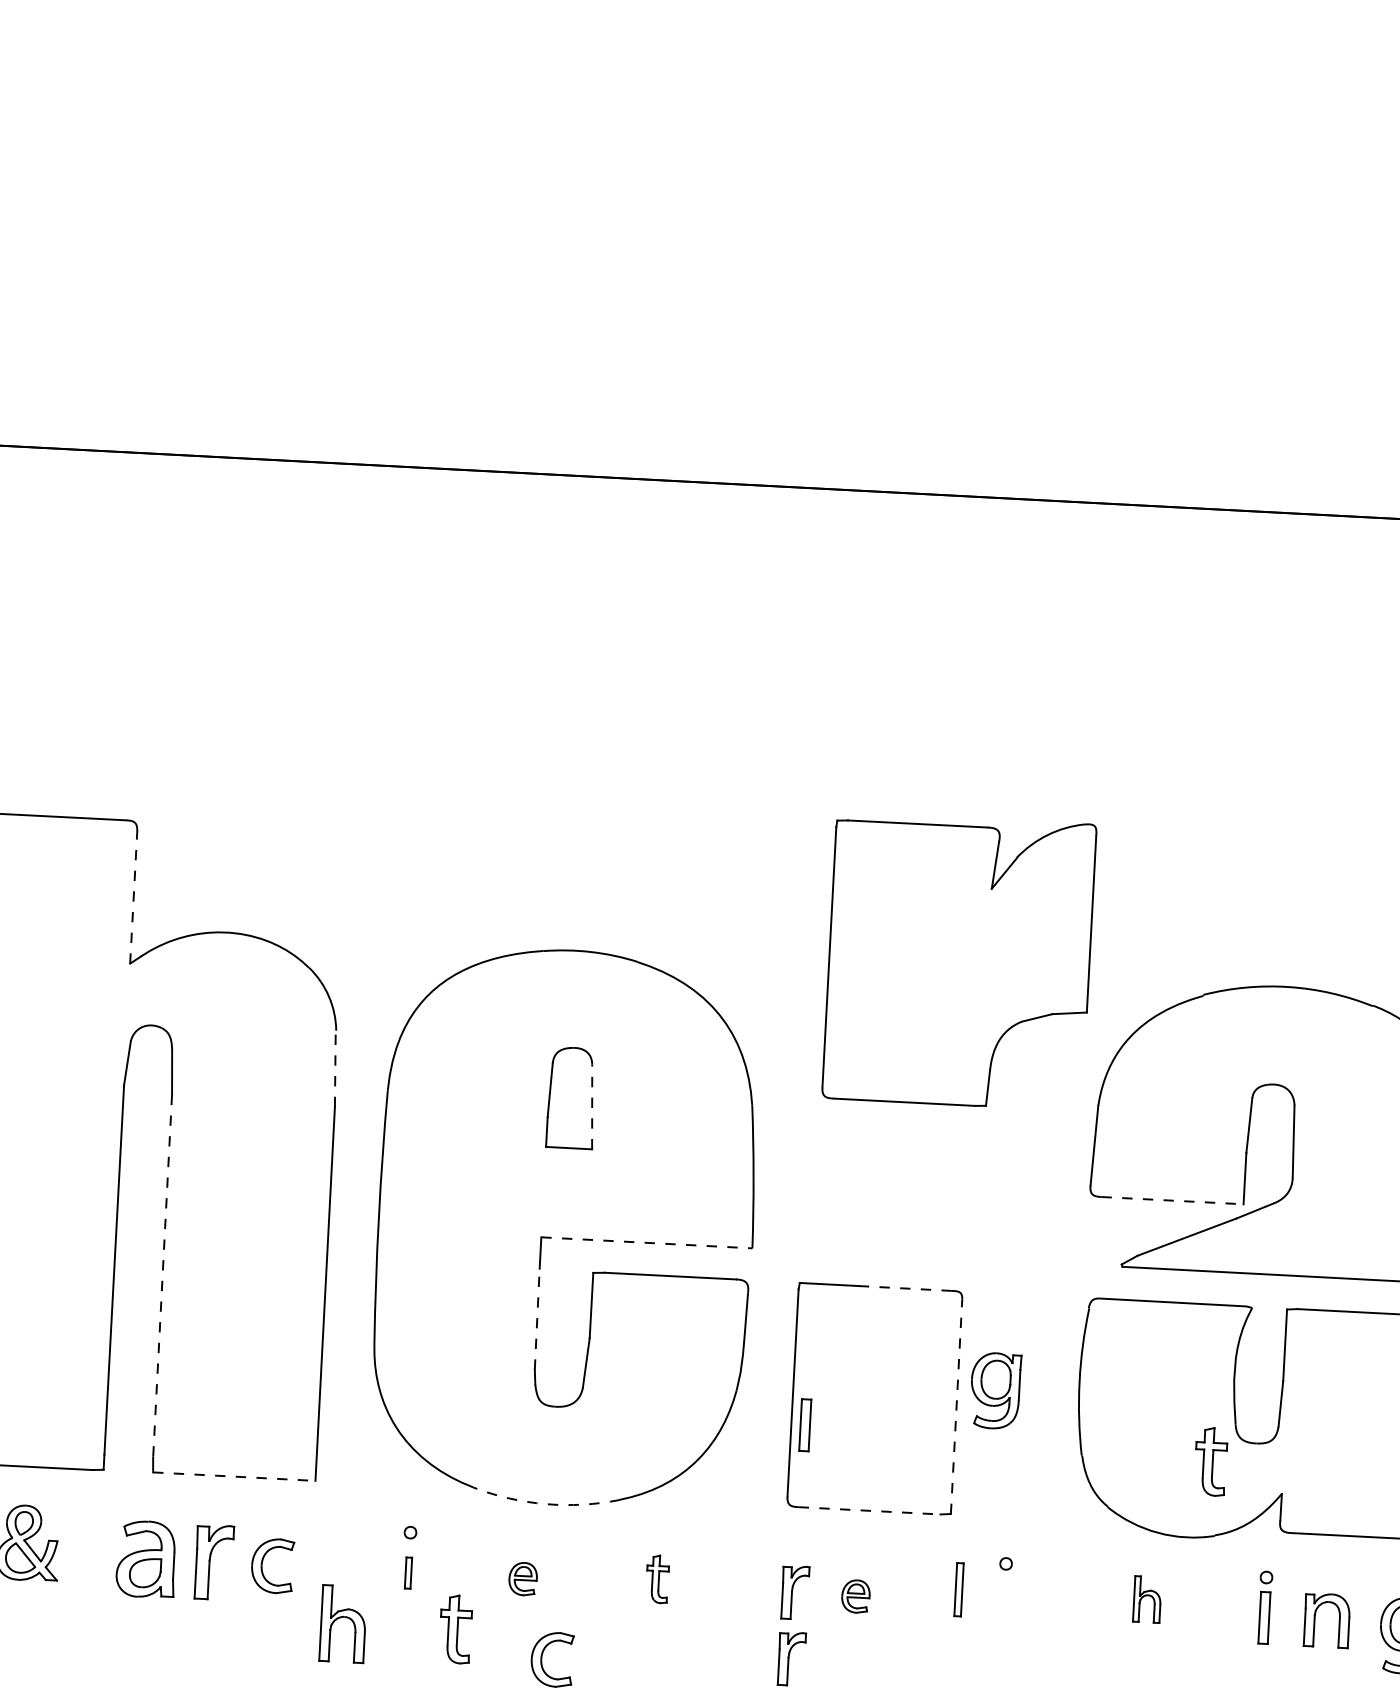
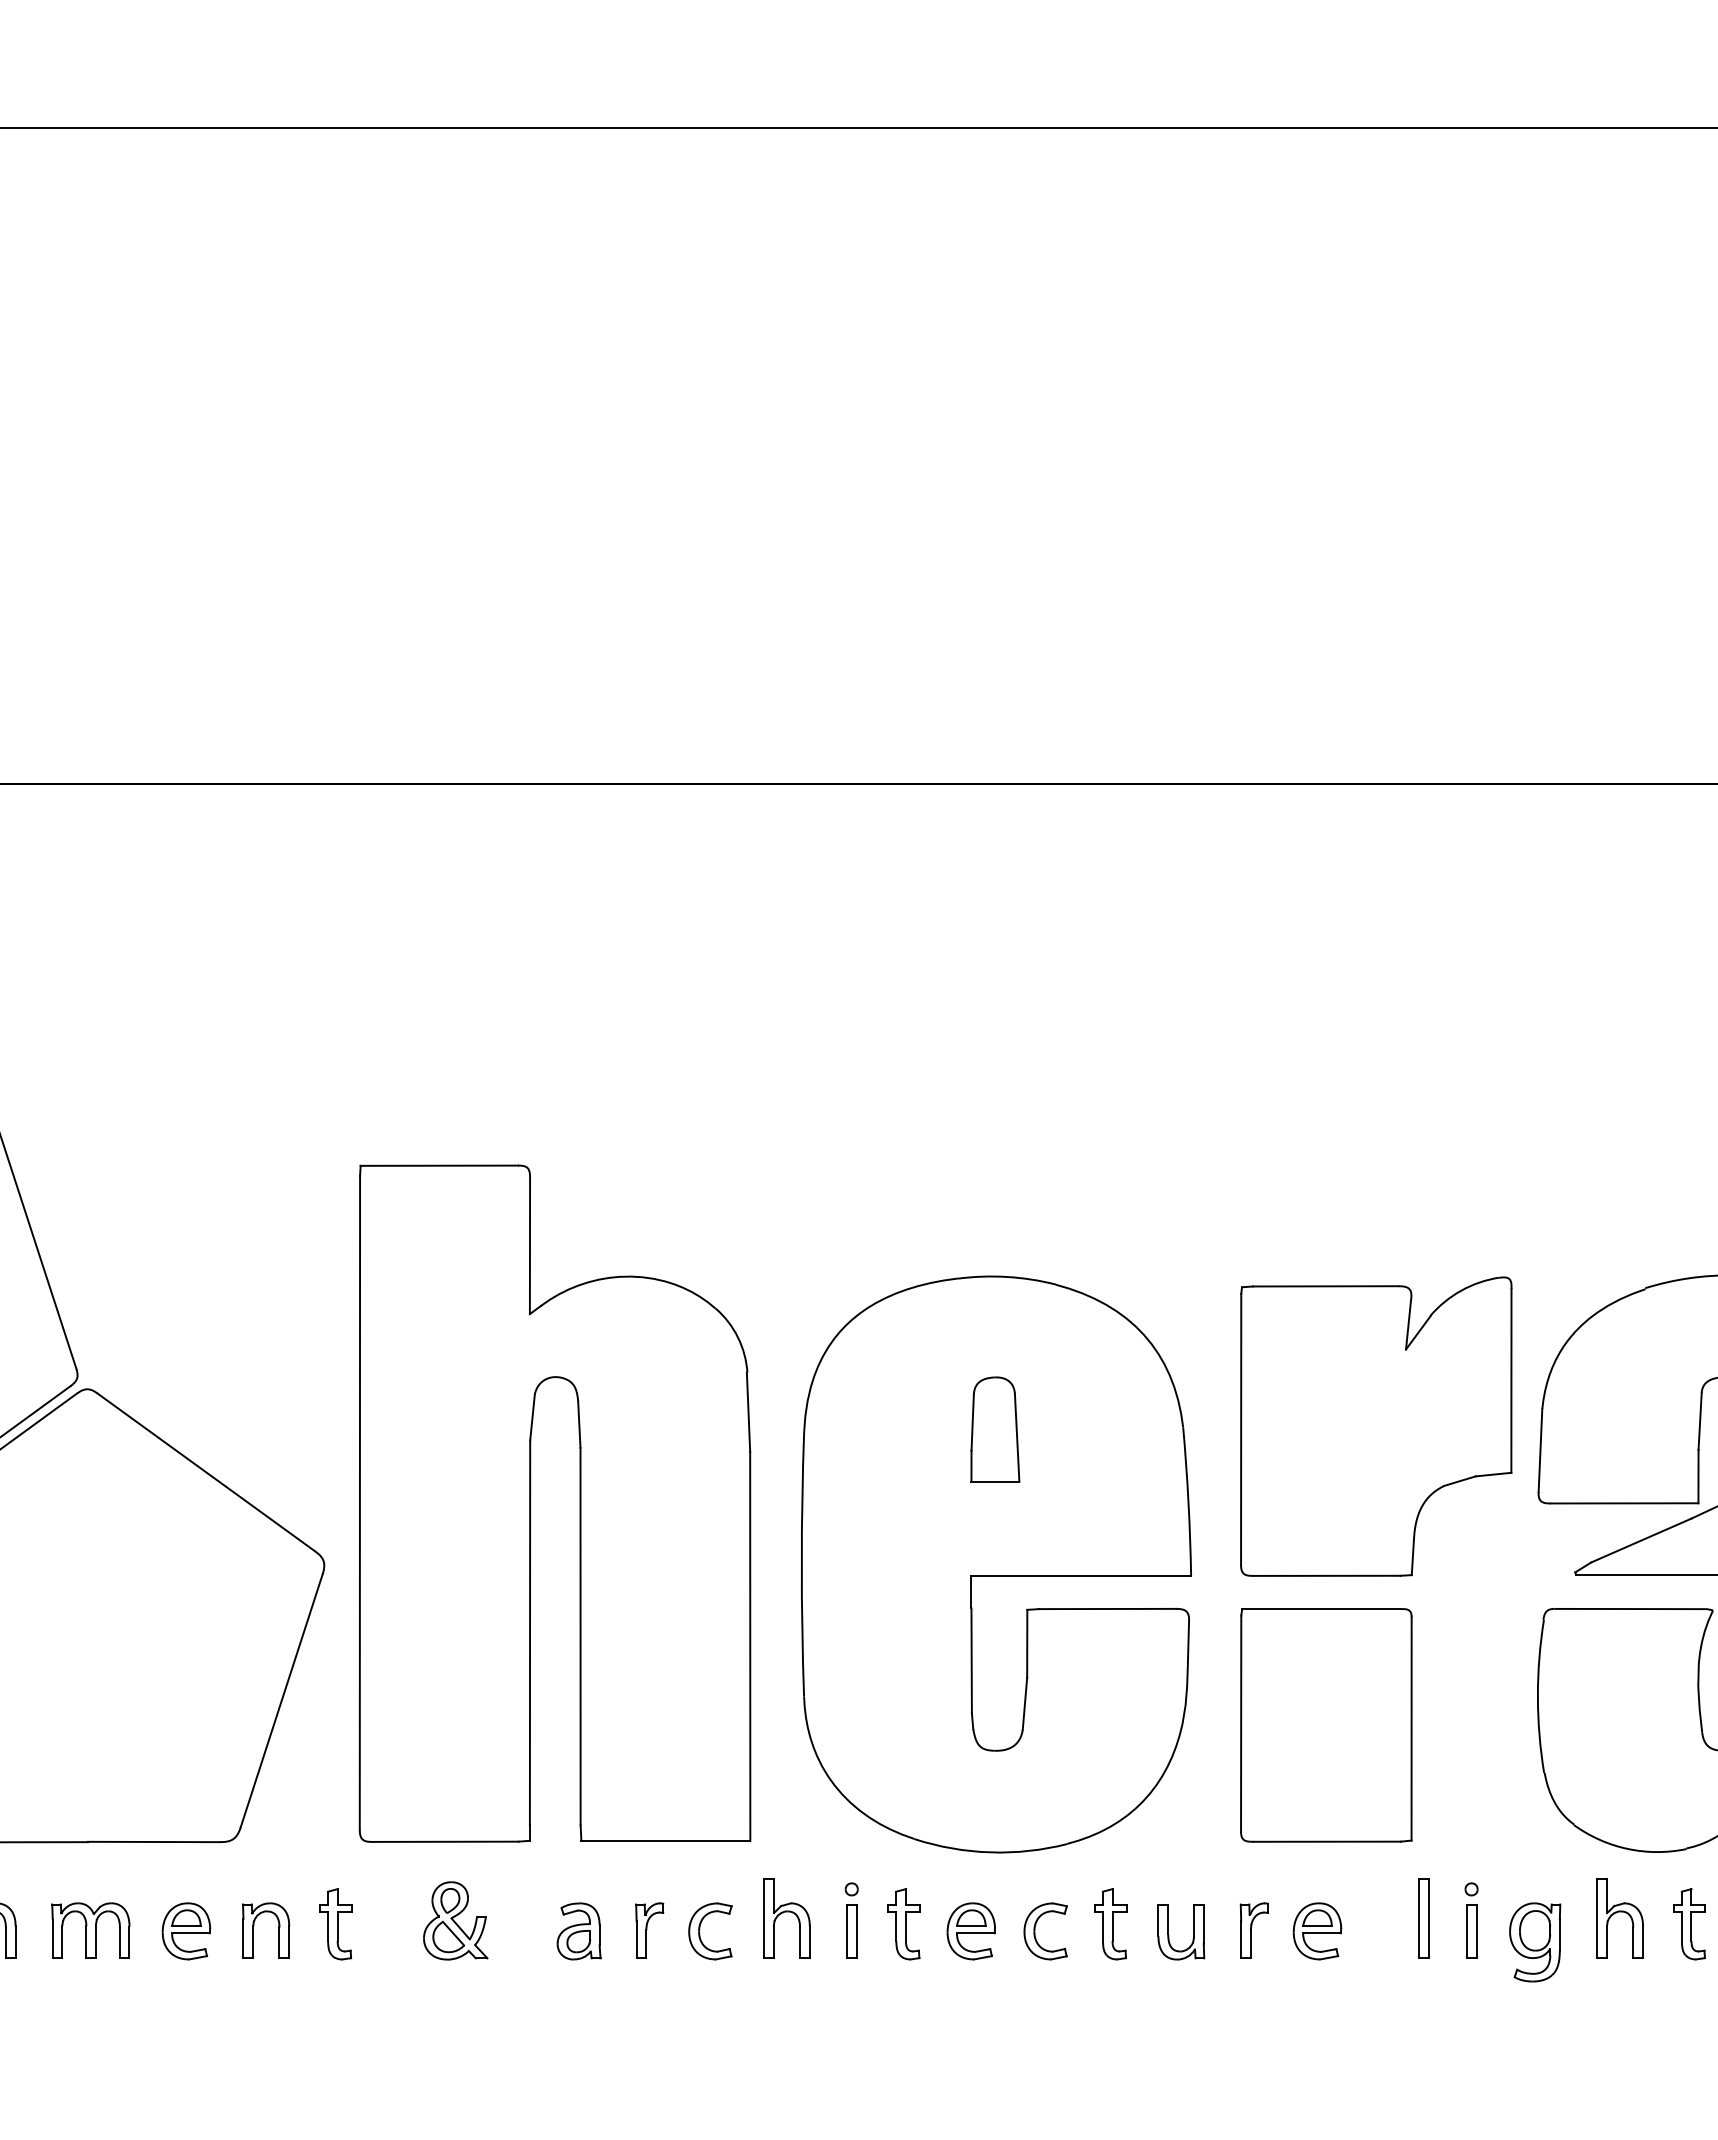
line: (133, 898) -> (529, 1246), dashed -> solid
part: (959, 961) -> (1376, 1426), moved
line: (335, 1069) -> (748, 1412), dashed -> solid
line: (592, 1106) -> (1017, 1437), dashed -> solid
line: (1172, 1200) -> (1624, 1503), dashed -> solid
line: (647, 1242) -> (1081, 1575), dashed -> solid
line: (162, 1275) -> (580, 1636), dashed -> solid
line: (904, 1288) -> (1351, 1609), dashed -> solid
line: (537, 1318) -> (971, 1660), dashed -> solid
part: (995, 1390) -> (1535, 1942), moved
line: (956, 1407) -> (1411, 1729), dashed -> solid
part: (805, 1425) -> (1471, 1931), moved
part: (1210, 1461) -> (1689, 1924), moved
line: (234, 1476) -> (666, 1840), dashed -> solid
arc: (545, 1504) -> (990, 1852), dashed -> solid
line: (869, 1510) -> (1326, 1841), dashed -> solid
part: (145, 1559) -> (578, 1931), size x0.71
part: (214, 1562) -> (649, 1930), size x0.71
part: (408, 1573) -> (851, 1931), size x1.67
part: (522, 1579) -> (970, 1931), size x1.67
part: (657, 1579) -> (1110, 1924), size x1.43
part: (958, 1589) -> (1423, 1918), size x1.43
part: (736, 1591) -> (1193, 1932), added
part: (855, 1596) -> (1317, 1931), size x1.67
part: (1146, 1599) -> (1619, 1918), size x1.67
part: (342, 1623) -> (786, 1918), moved
part: (455, 1629) -> (903, 1924), moved
part: (791, 1658) -> (1253, 1999), removed
part: (542, 1659) -> (1035, 1931), moved

